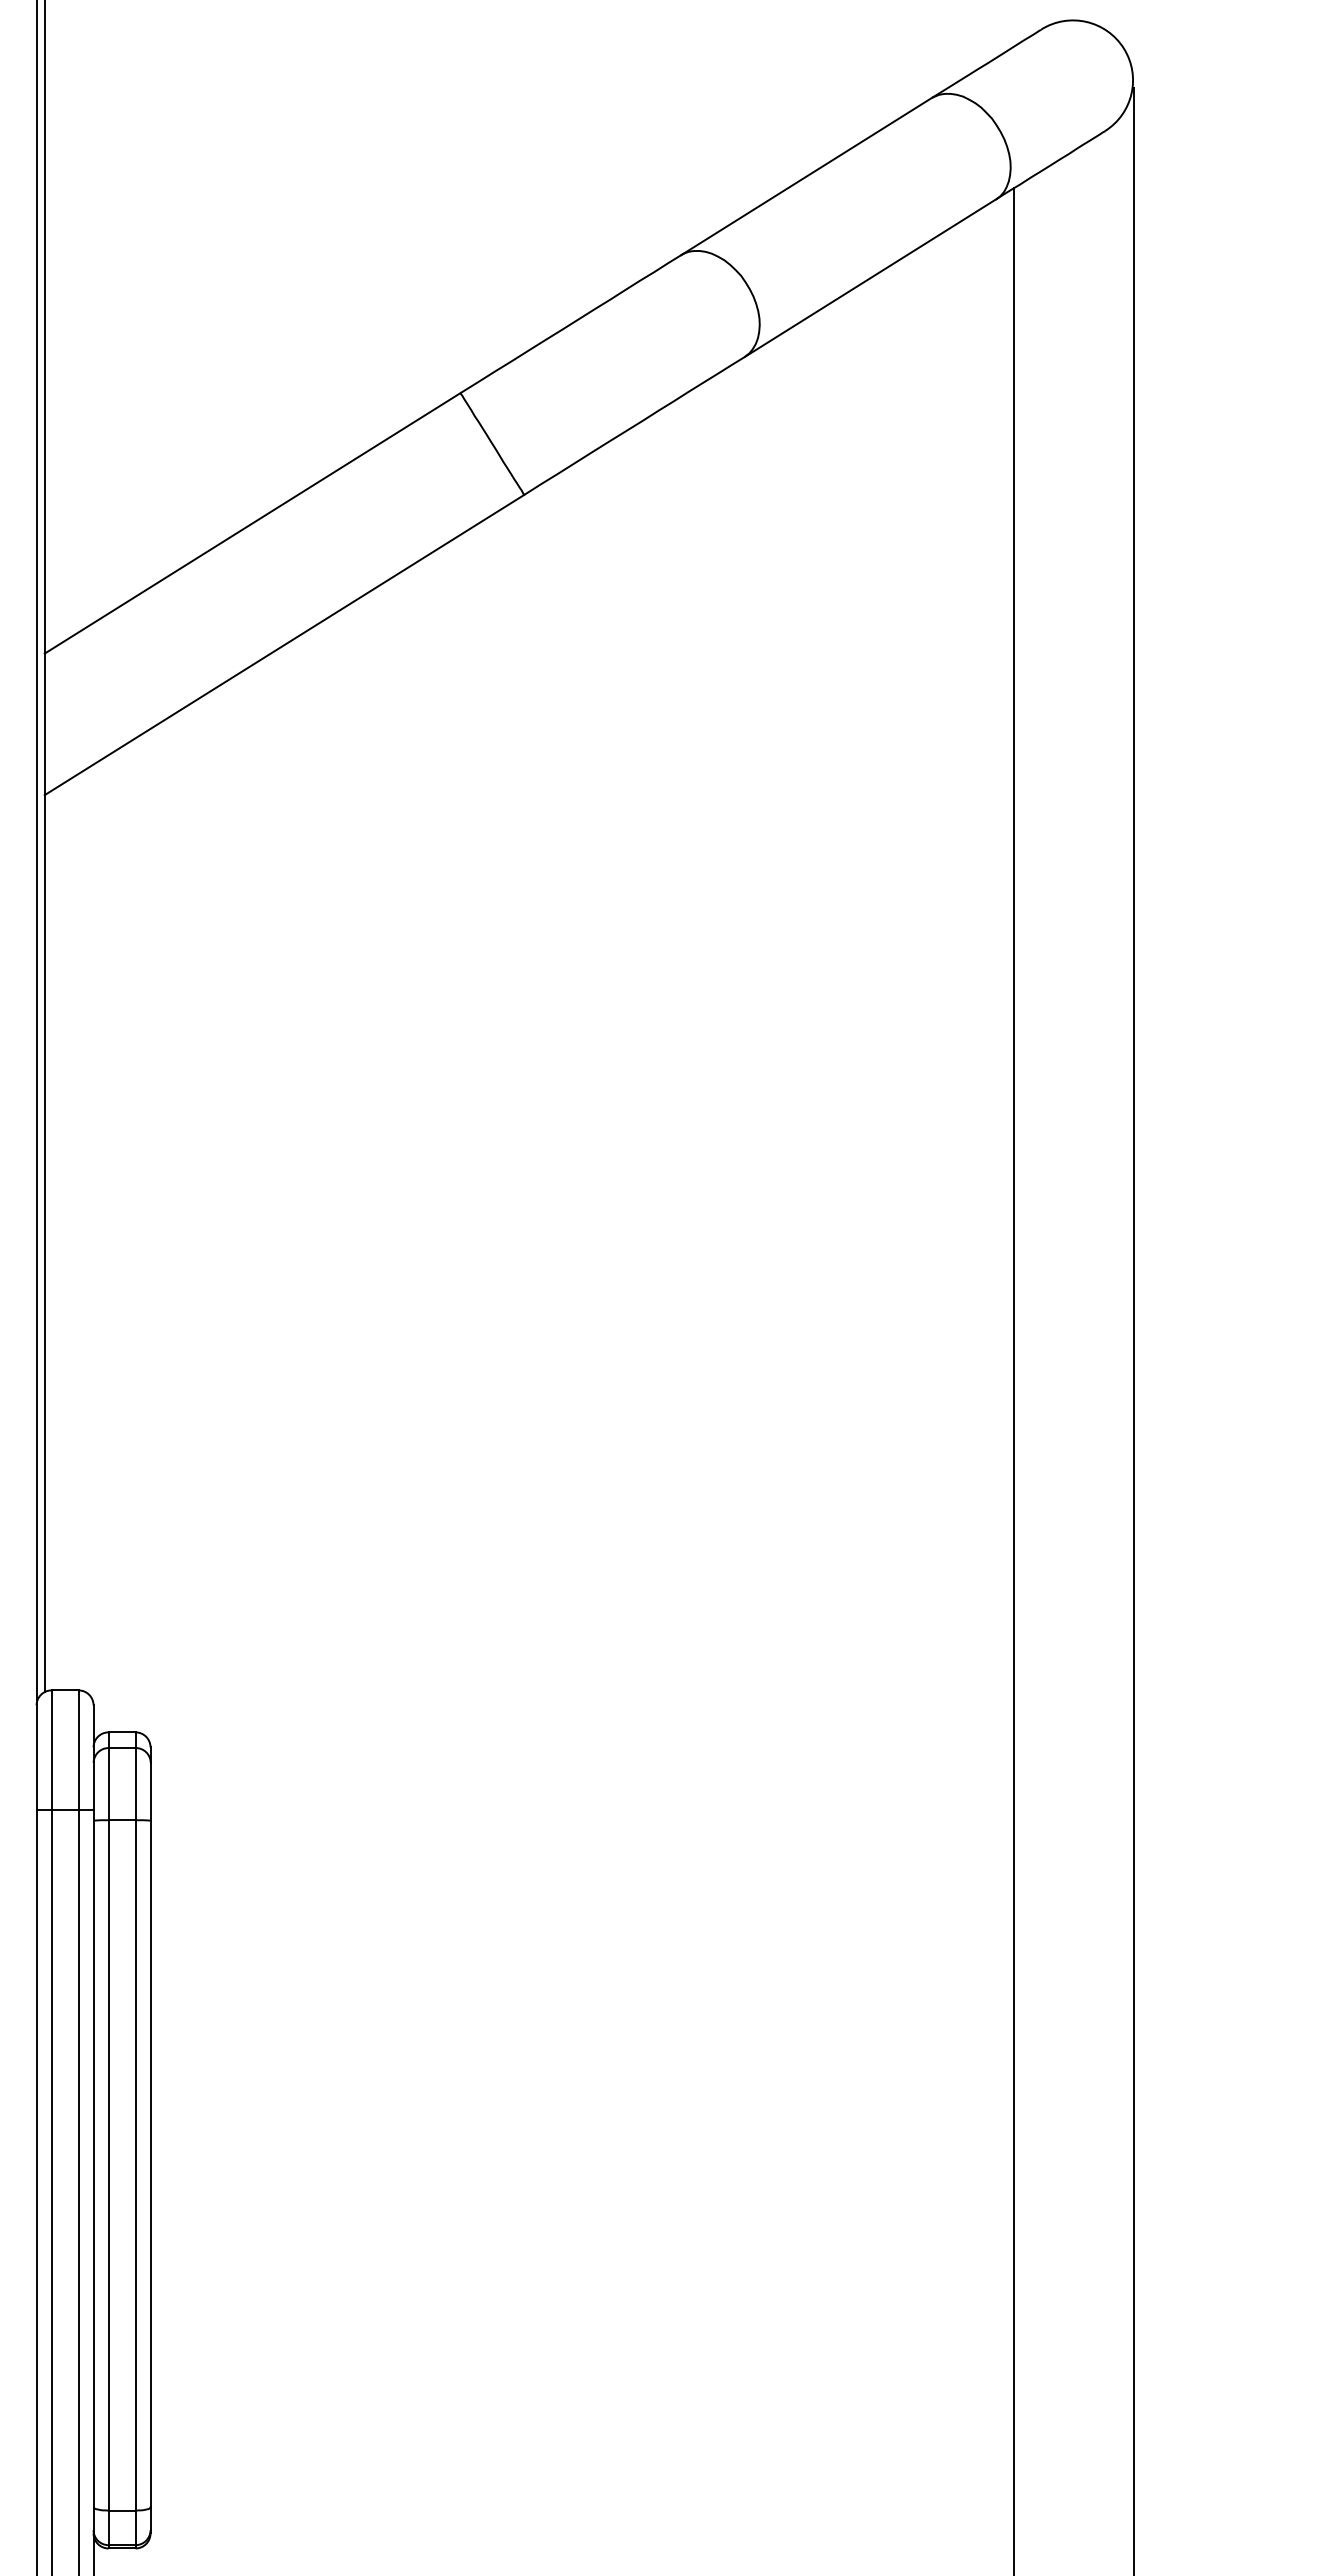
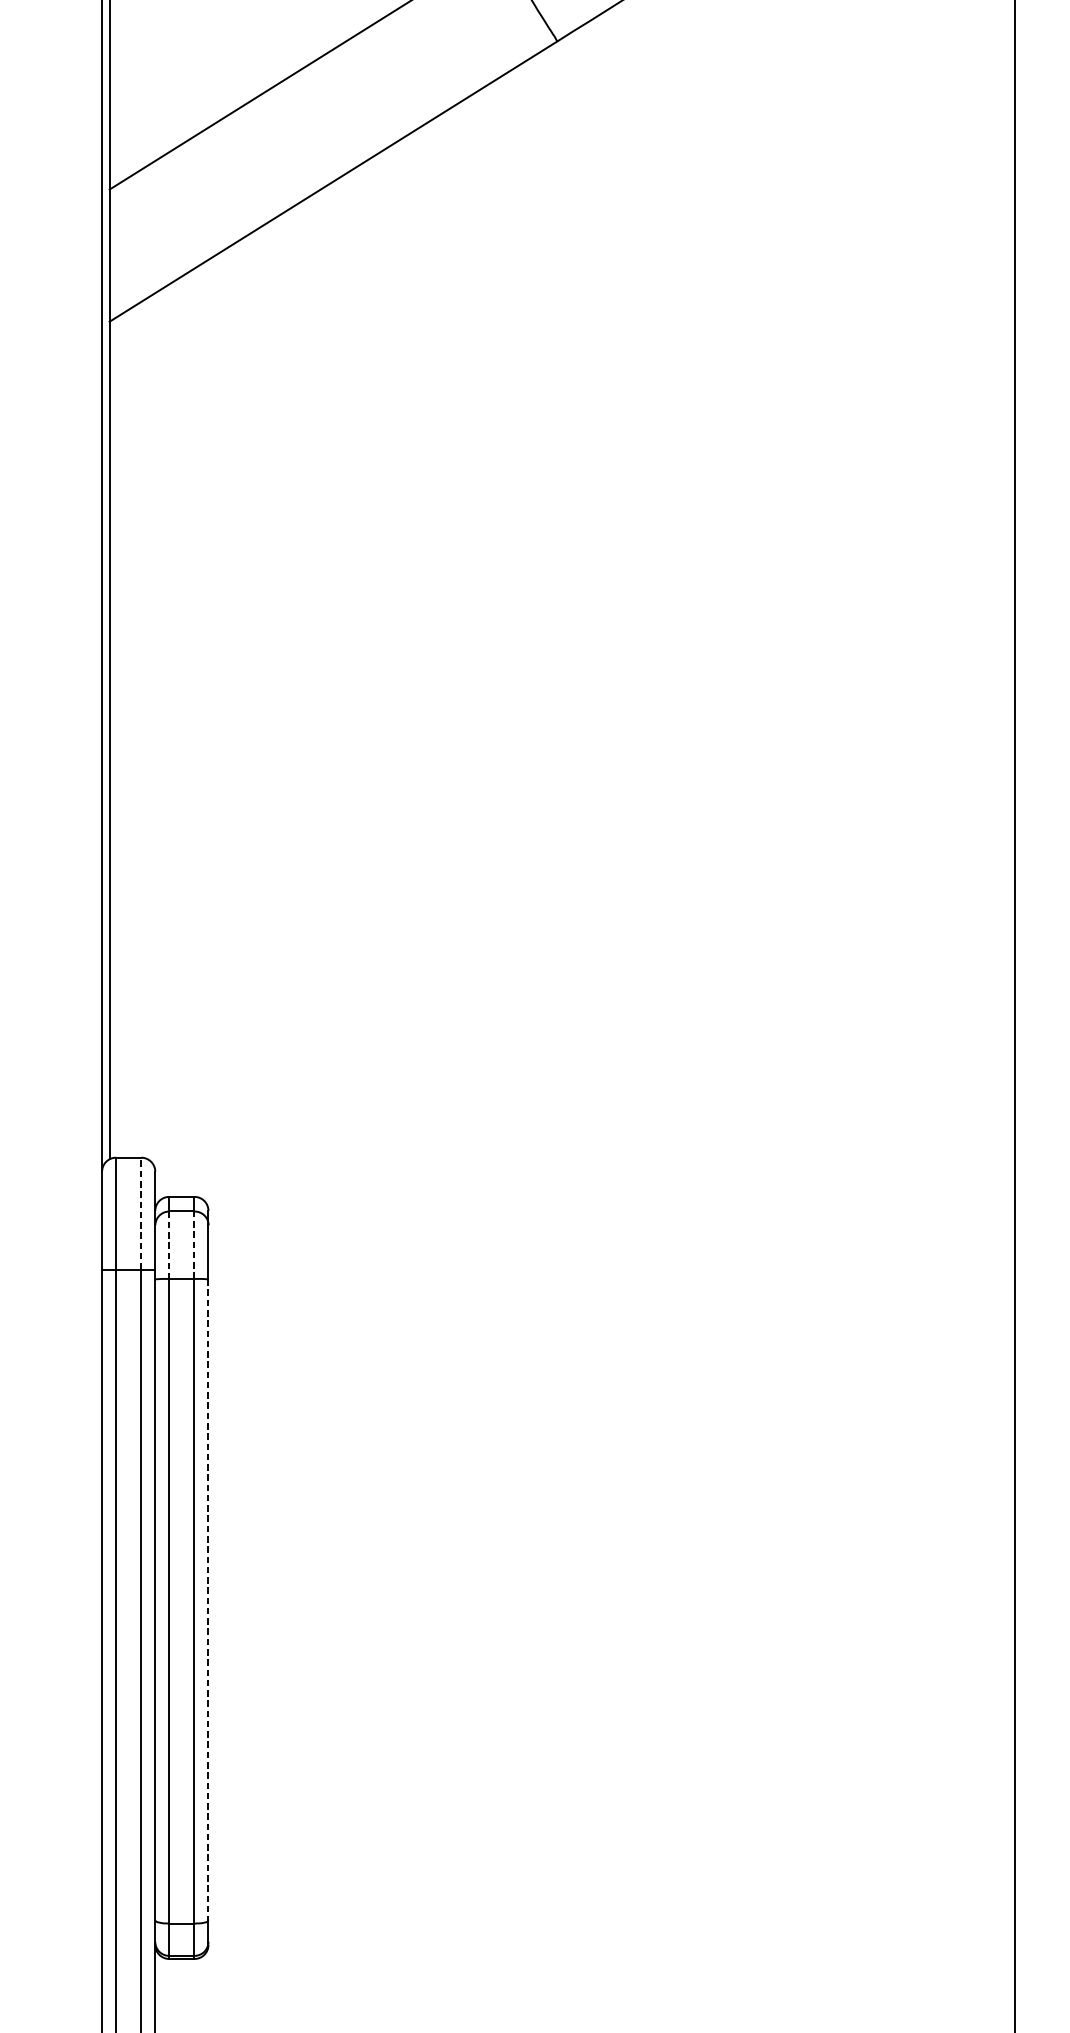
line: (78, 1750) -> (141, 1213), solid -> dashed
line: (135, 1783) -> (194, 1244), solid -> dashed
line: (108, 1784) -> (169, 1245), solid -> dashed
line: (150, 2164) -> (208, 1600), solid -> dashed

